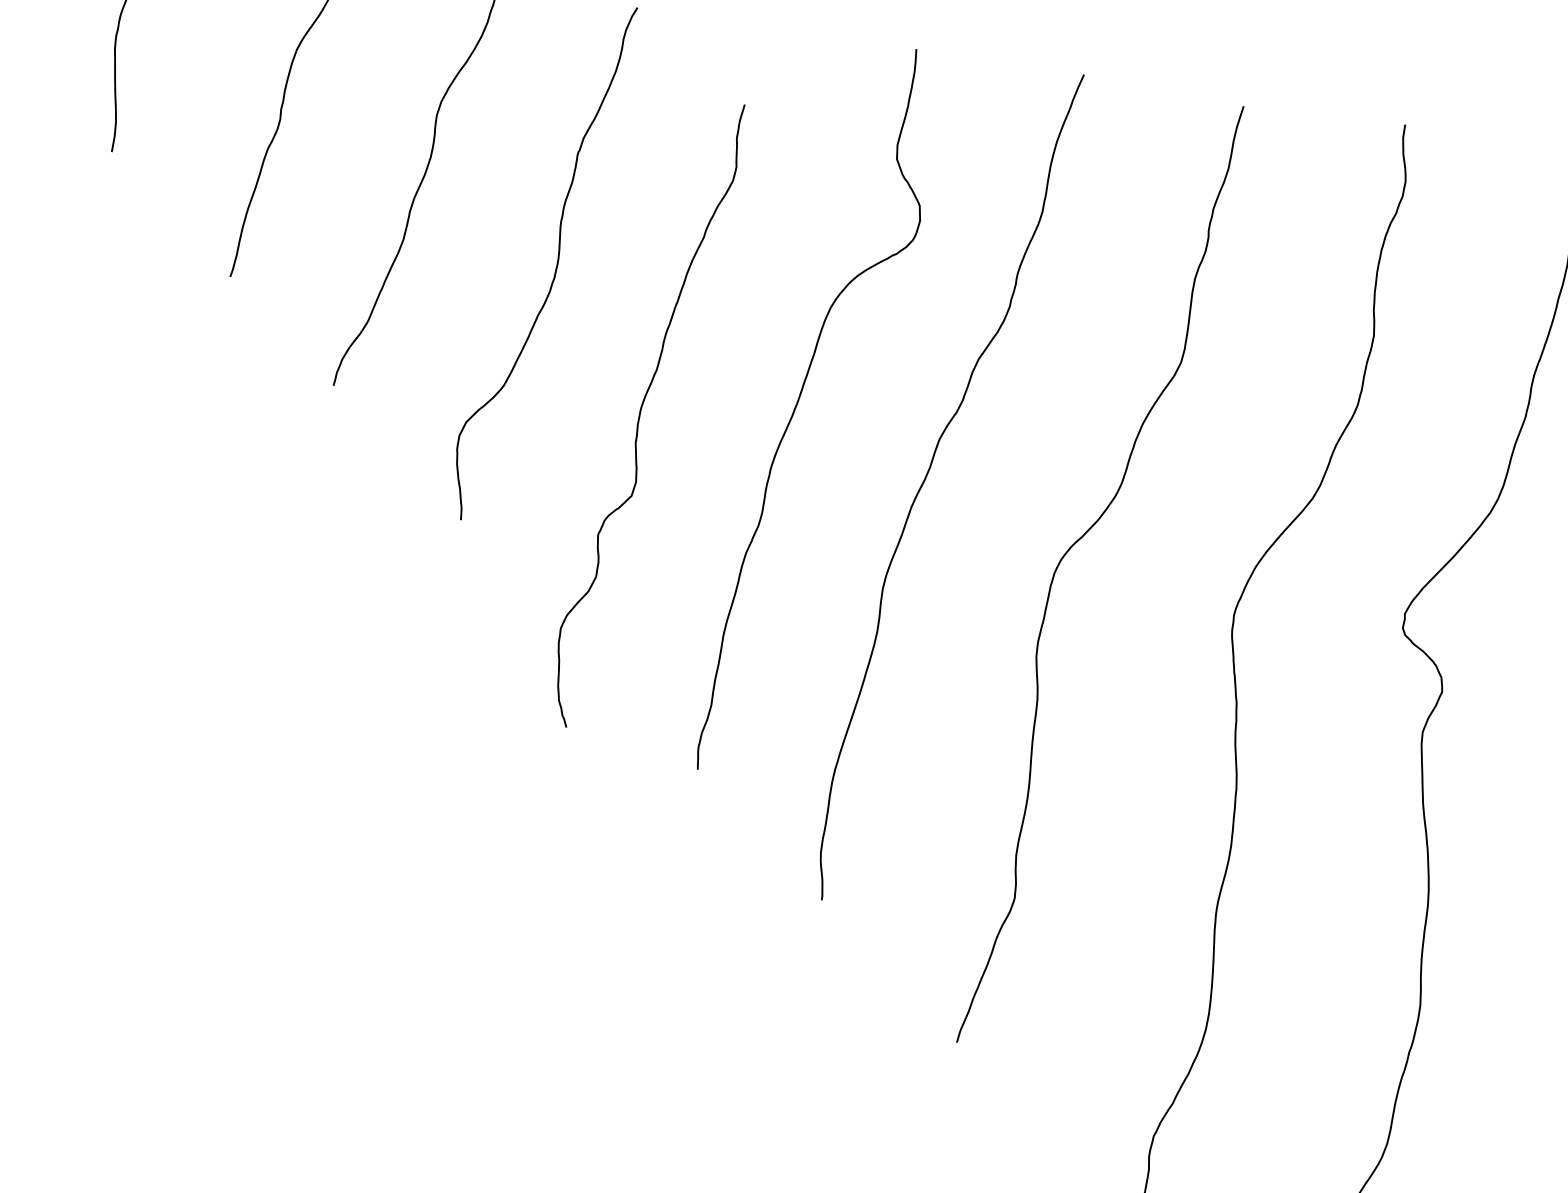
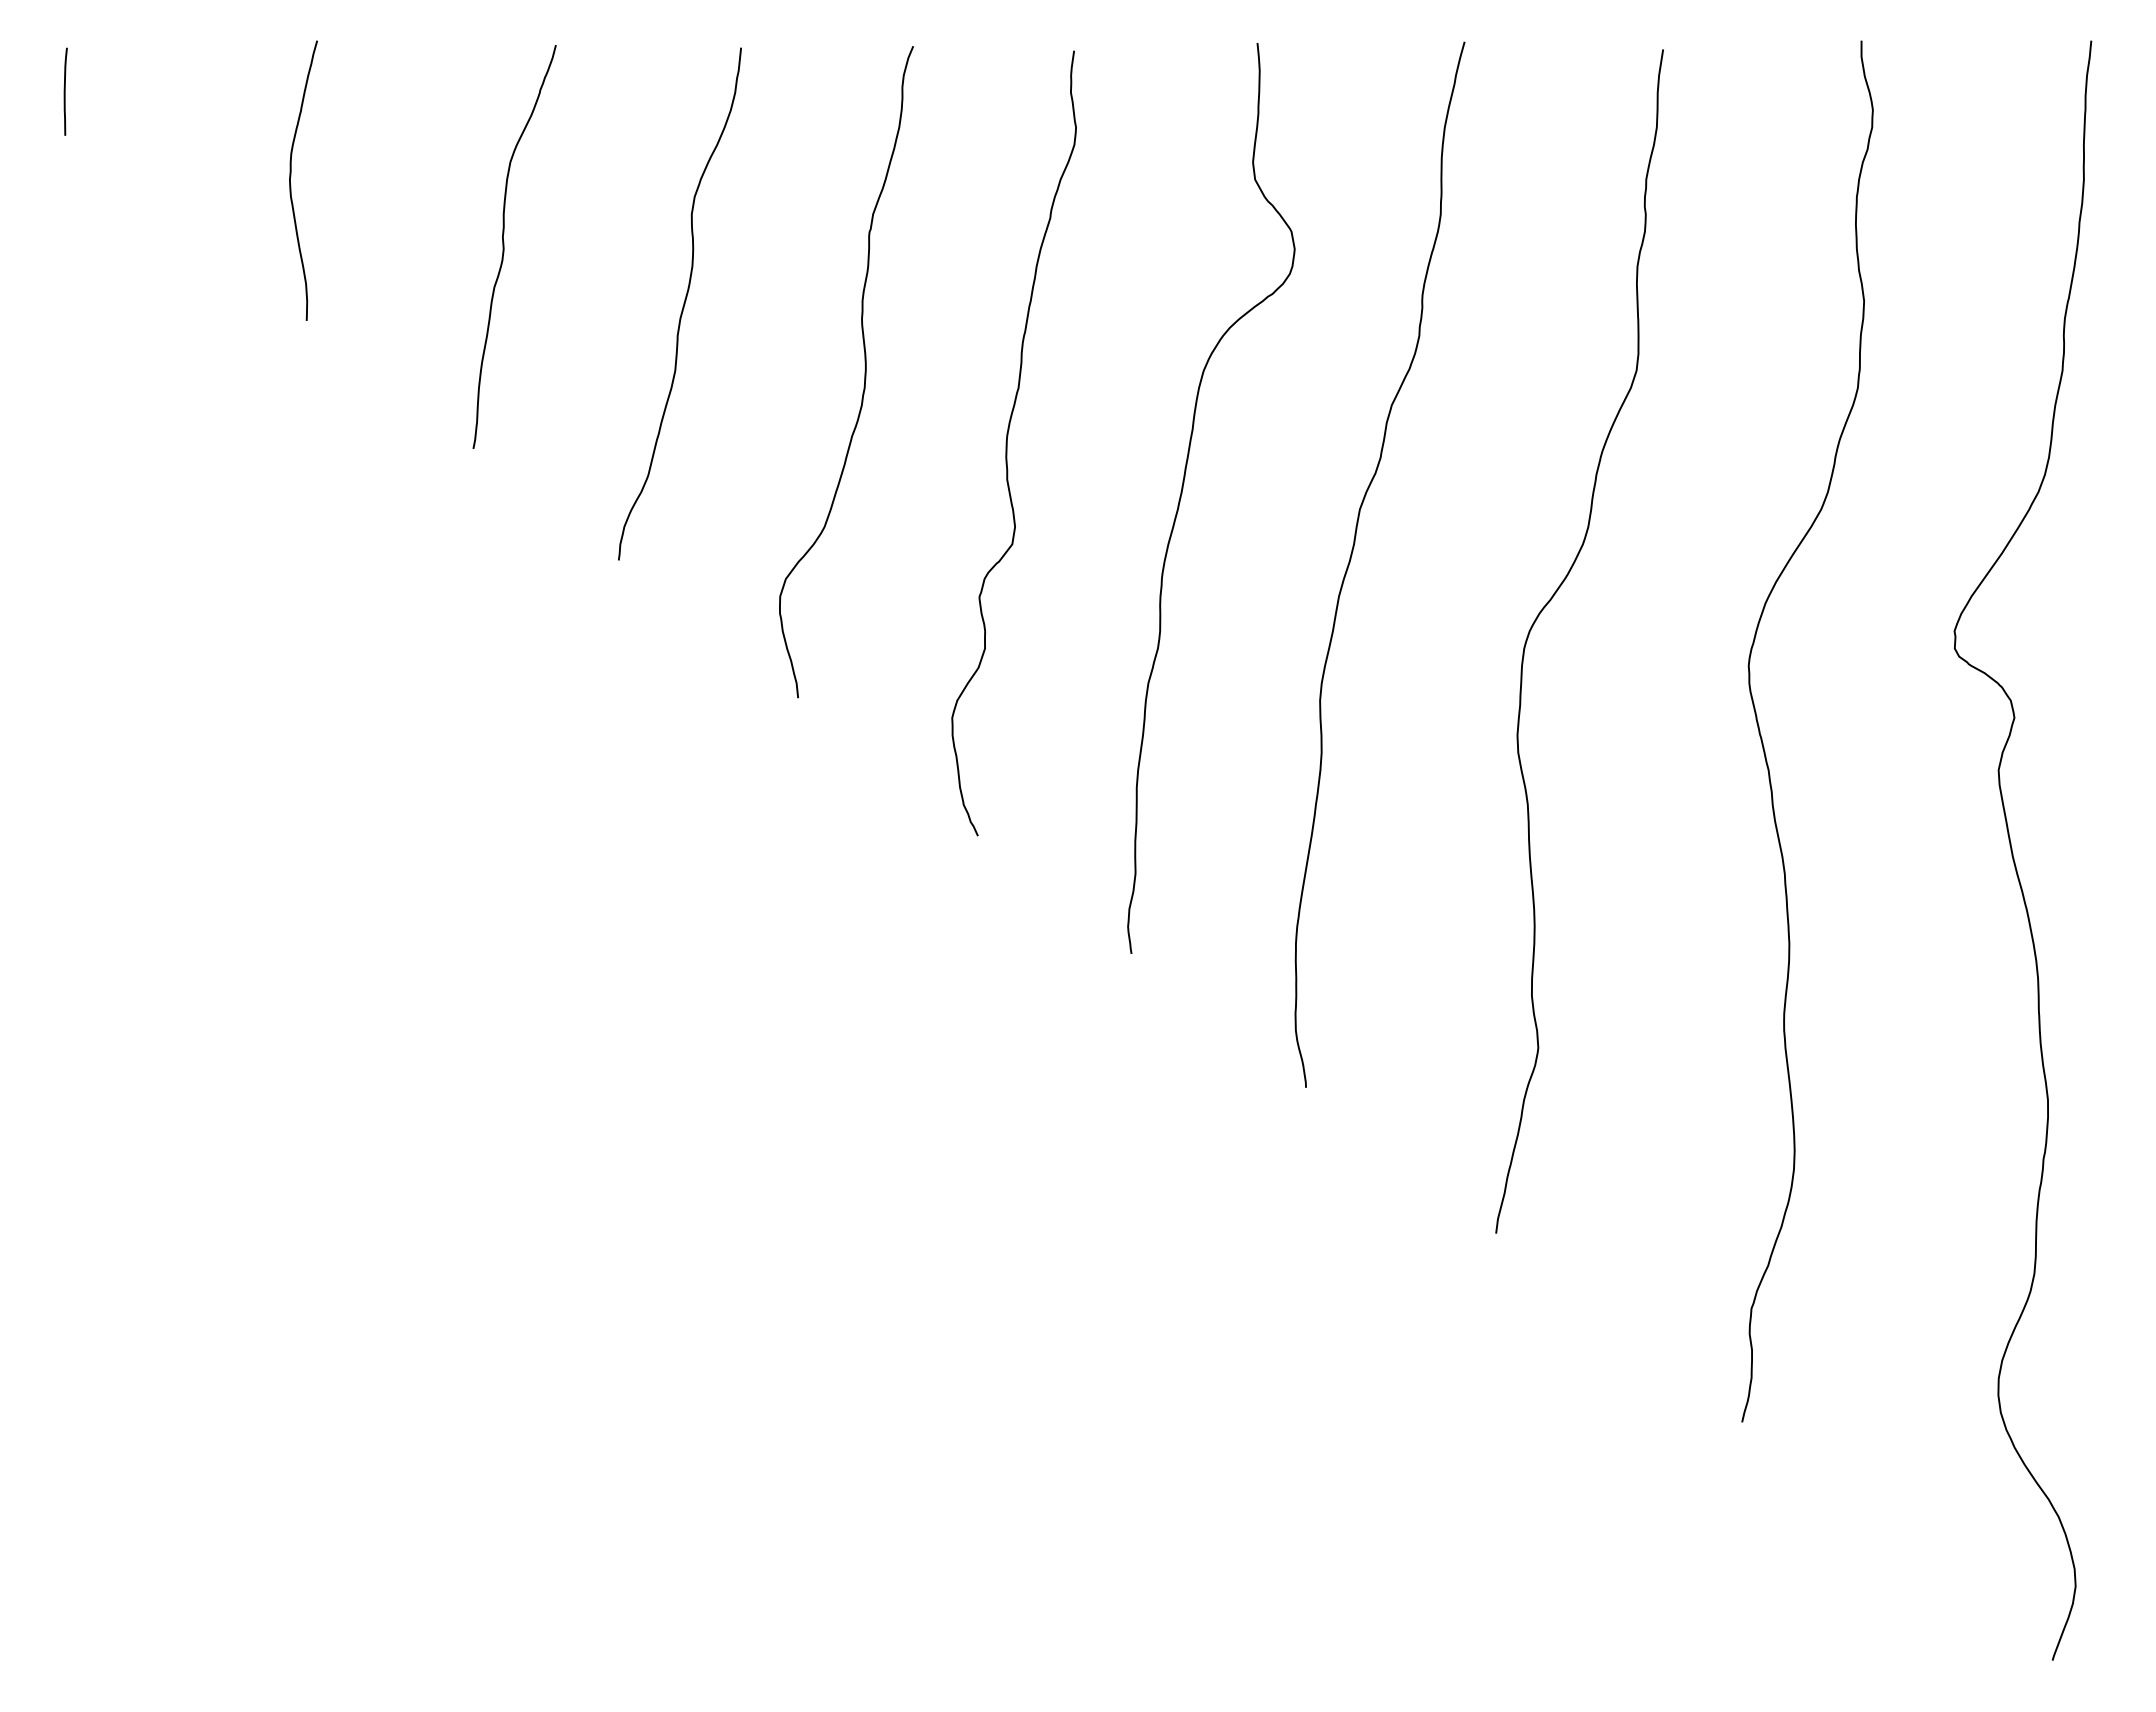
curve: (640, 413) -> (1007, 443), moved

